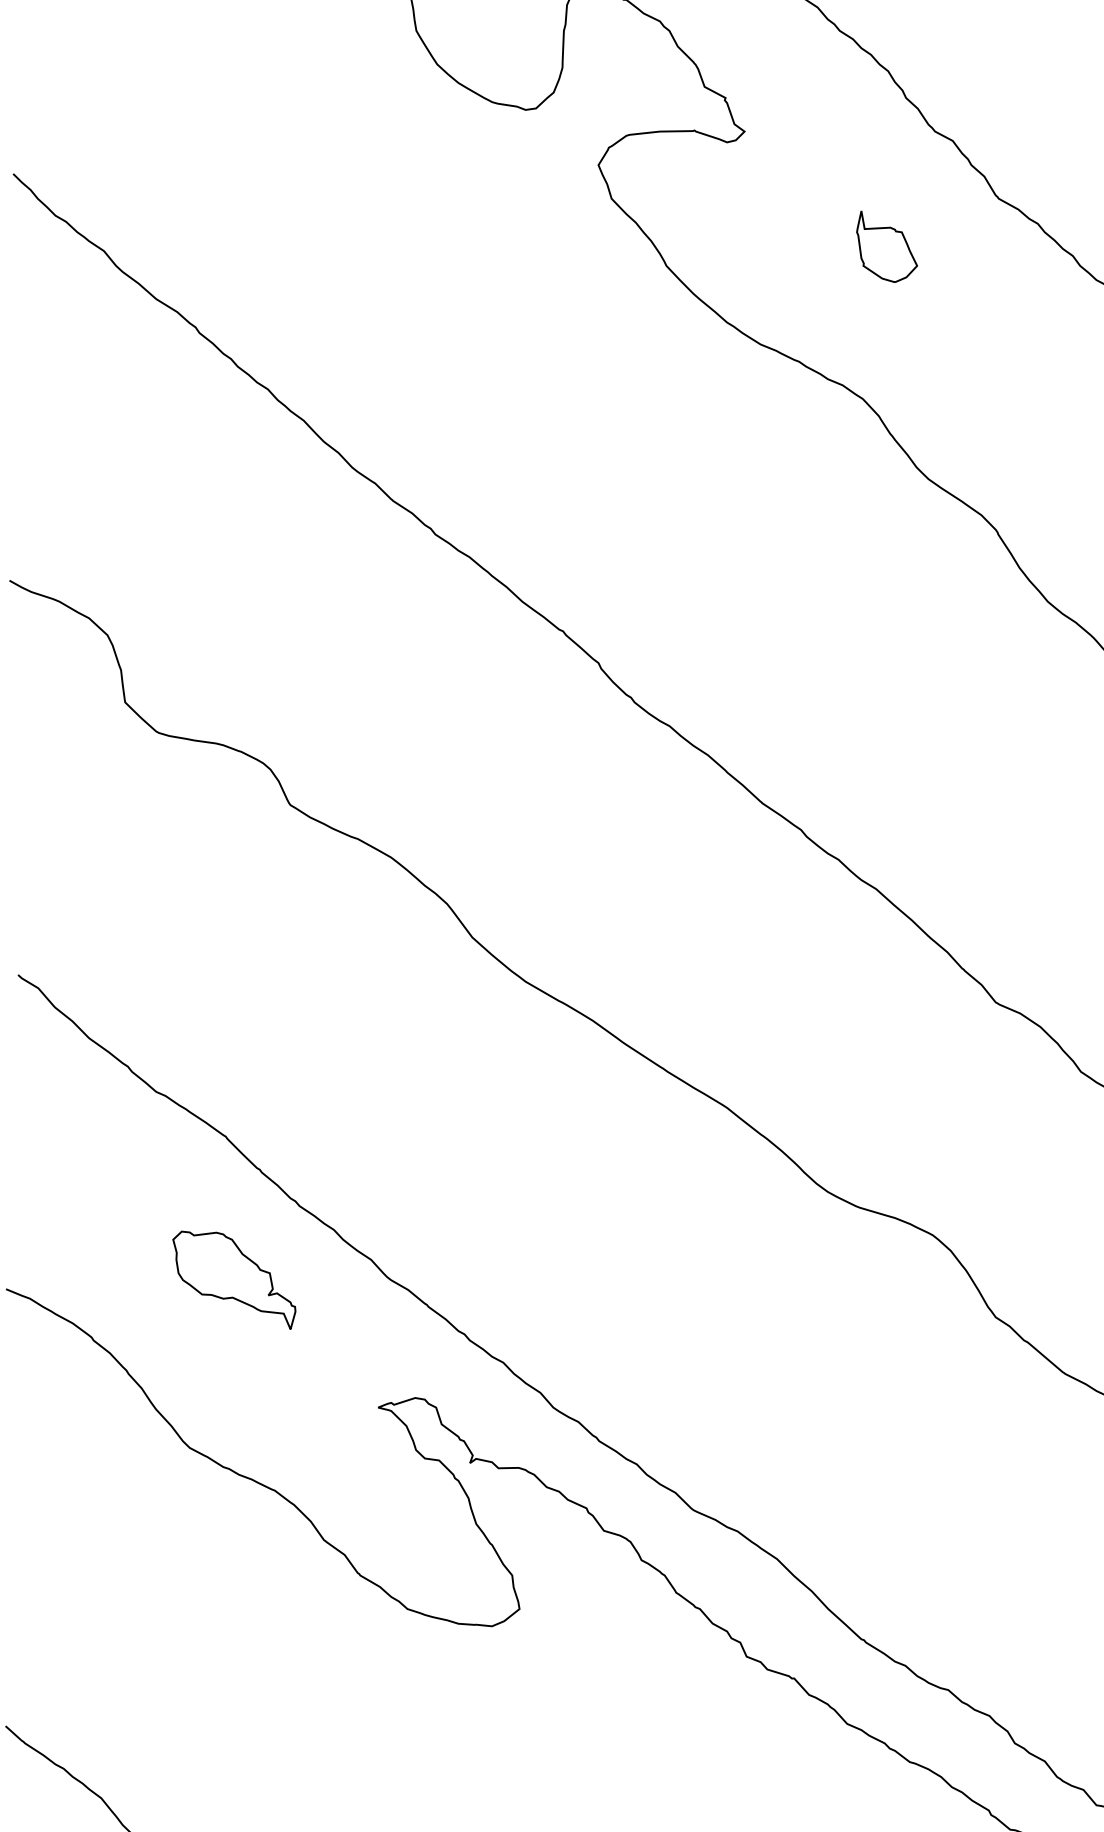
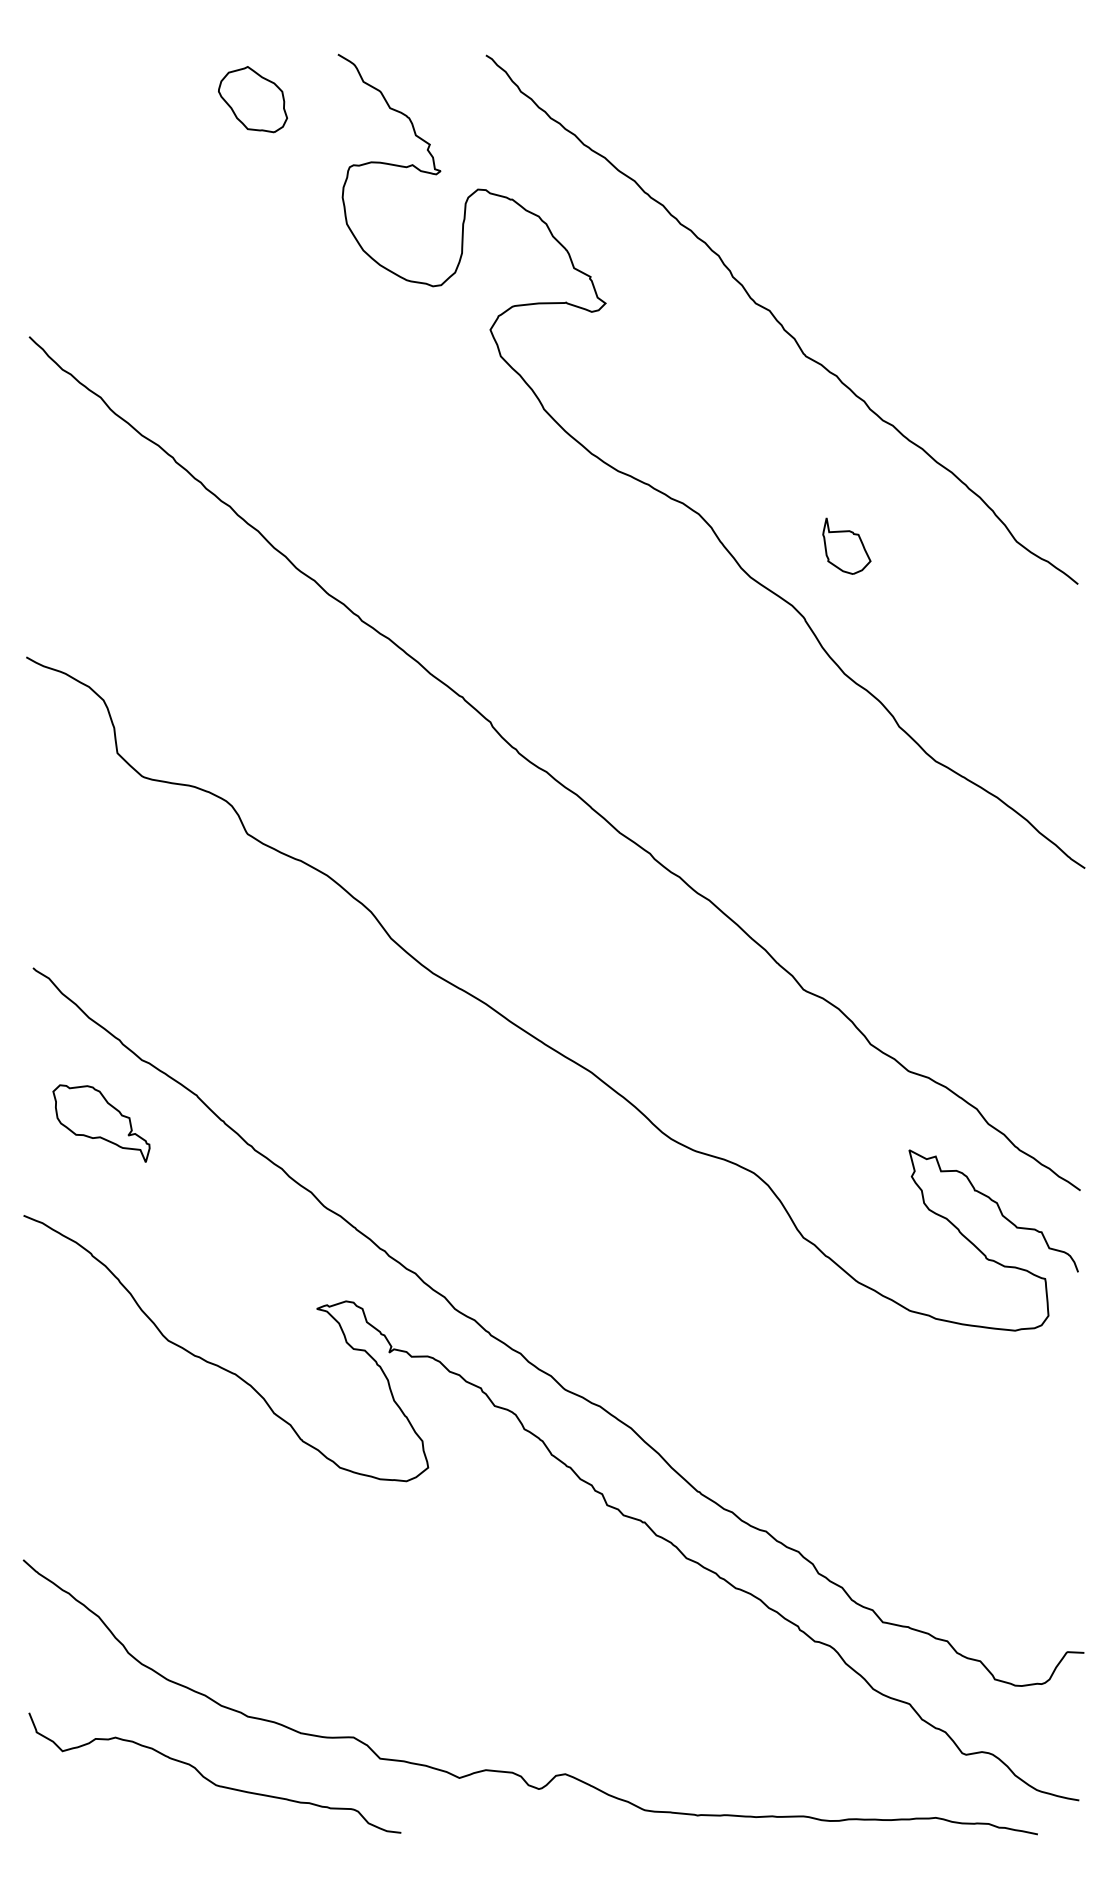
part: (886, 245) -> (846, 545), moved
part: (234, 1280) -> (101, 1123), moved

